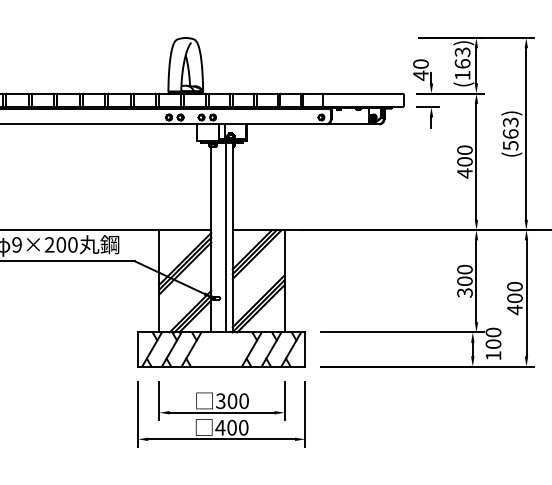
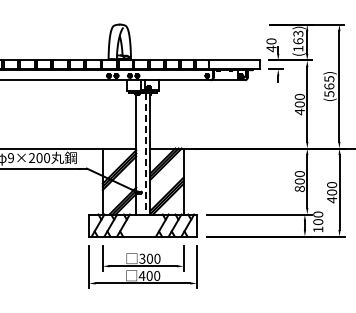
text: (509, 121) -> (328, 78), (563) -> (565)
line: (225, 237) -> (145, 153), solid -> dashed
text: (464, 293) -> (299, 189), 300 -> 800

